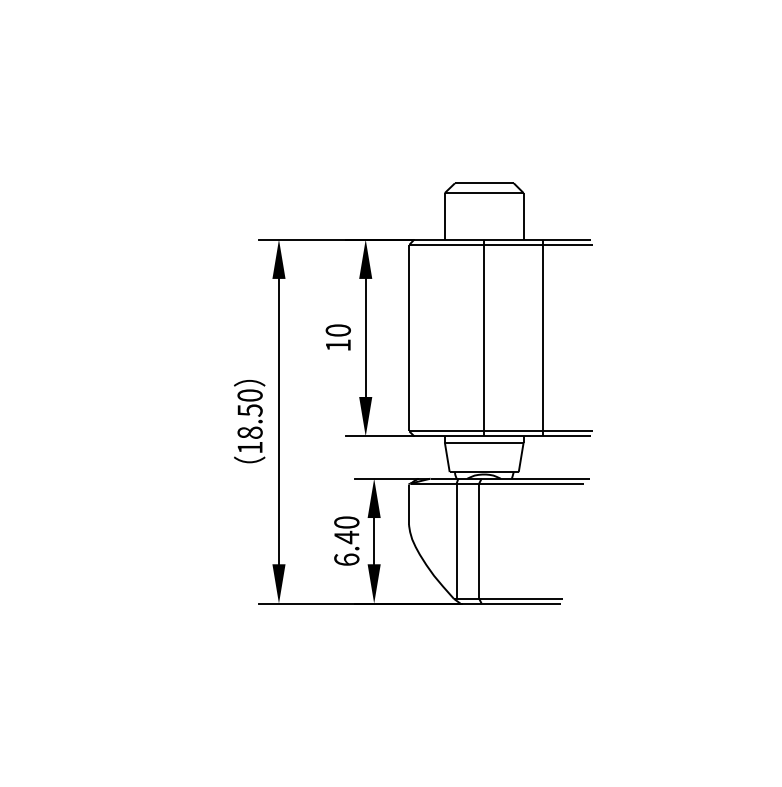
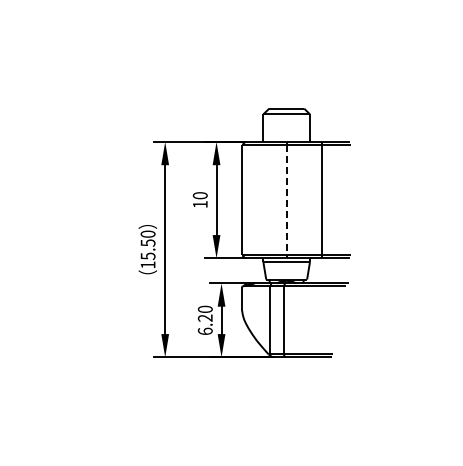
line: (483, 338) -> (286, 200), solid -> dashed
text: (249, 431) -> (147, 255), 18.50 -> 15.50
text: (345, 537) -> (204, 318), 6.40 -> 6.20

